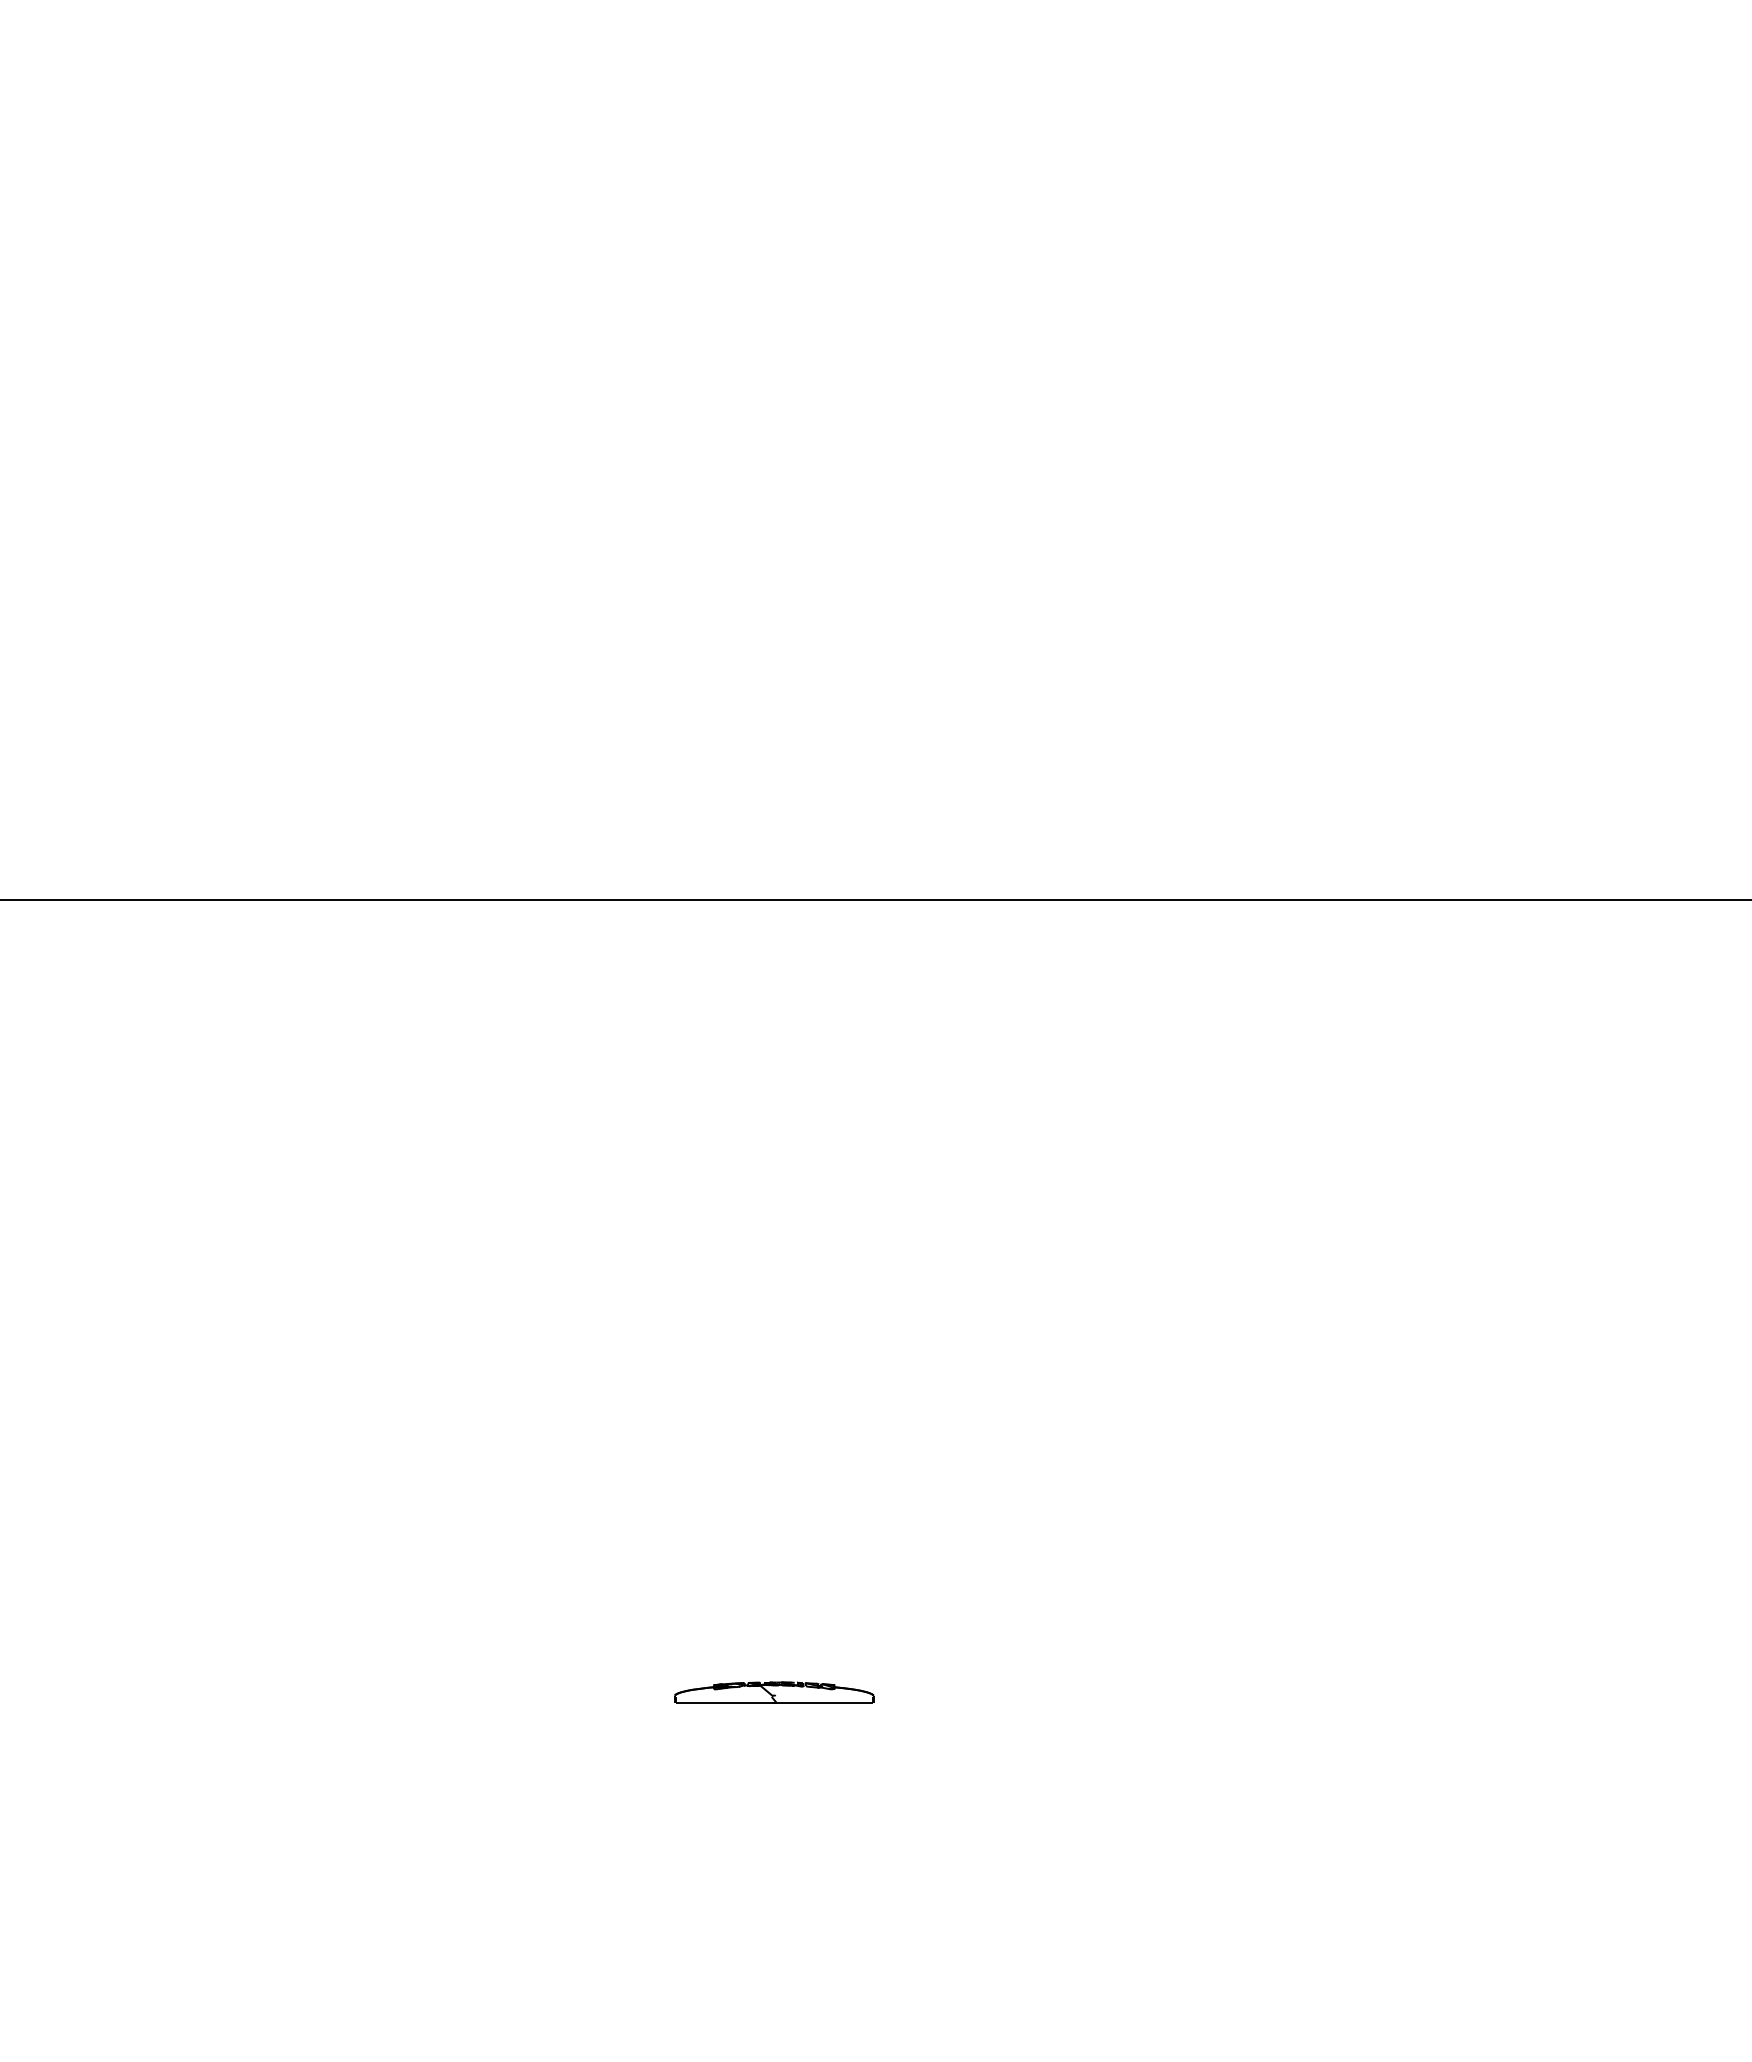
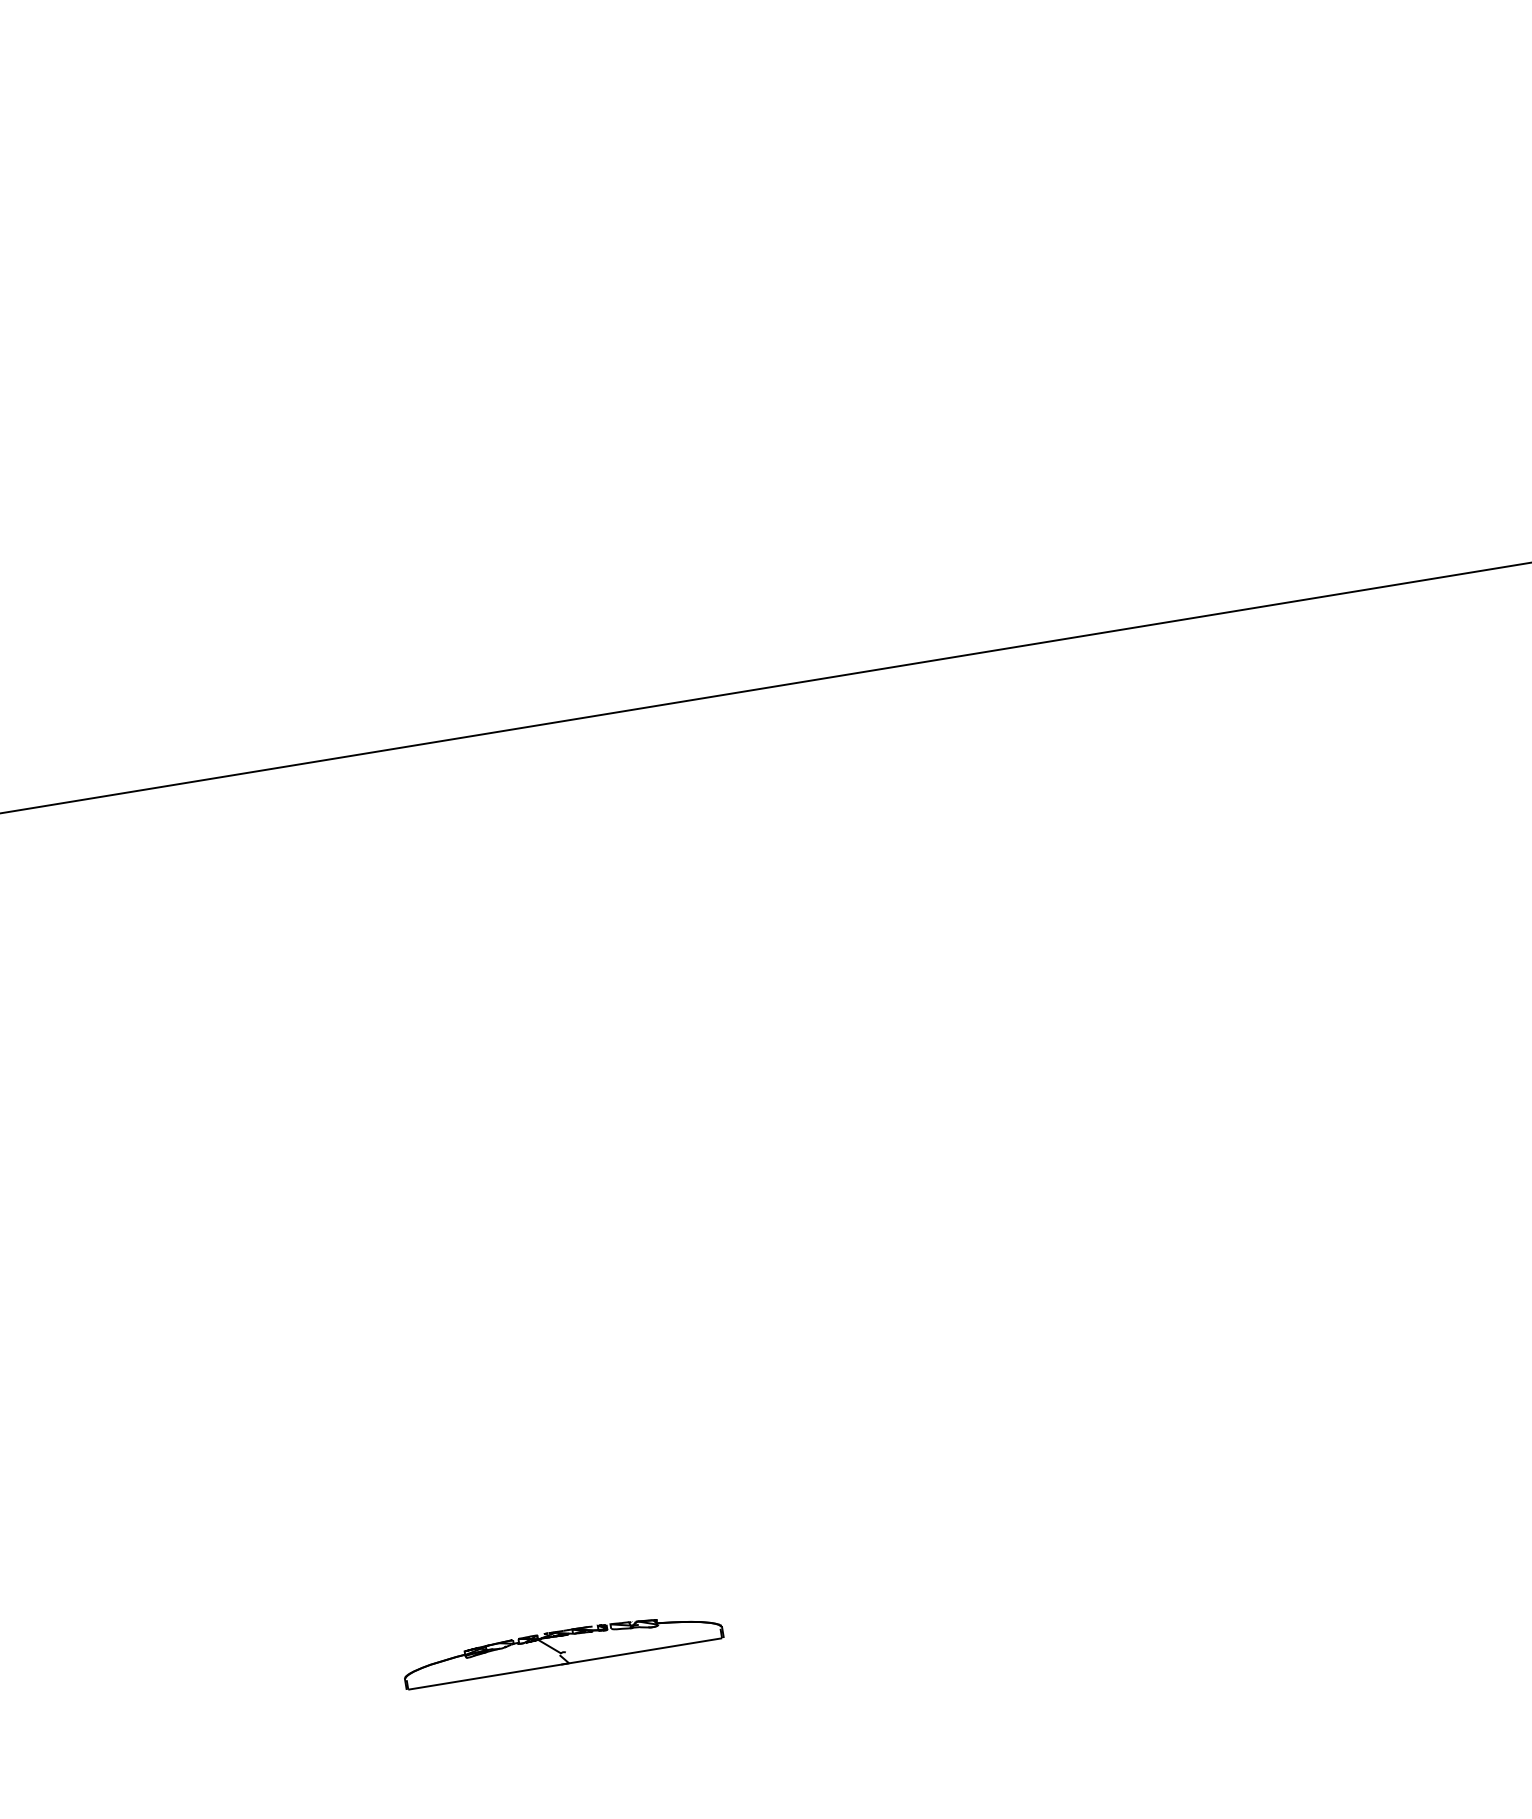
part: (774, 1692) -> (562, 1647), size x1.4

